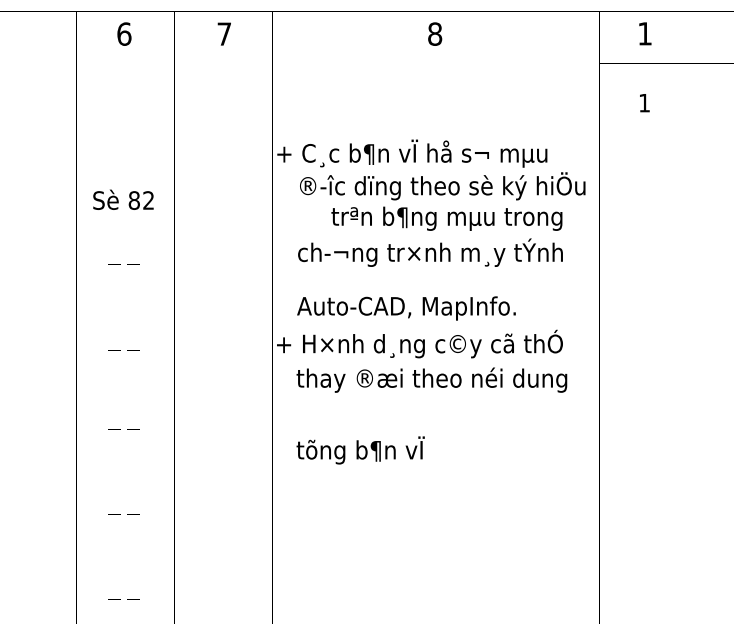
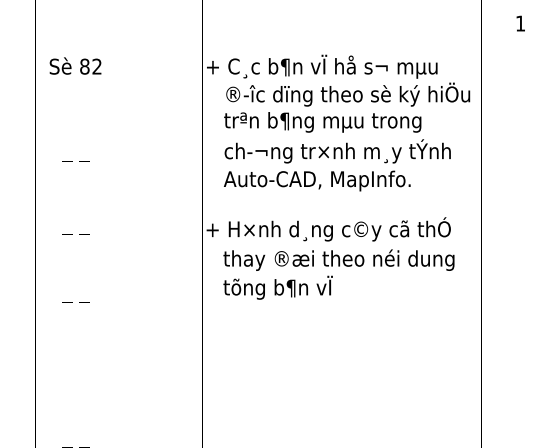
text: (123, 199) -> (75, 65), moved
text: (446, 218) -> (322, 122), moved
text: (406, 308) -> (317, 181), moved
text: (360, 450) -> (277, 287), moved

